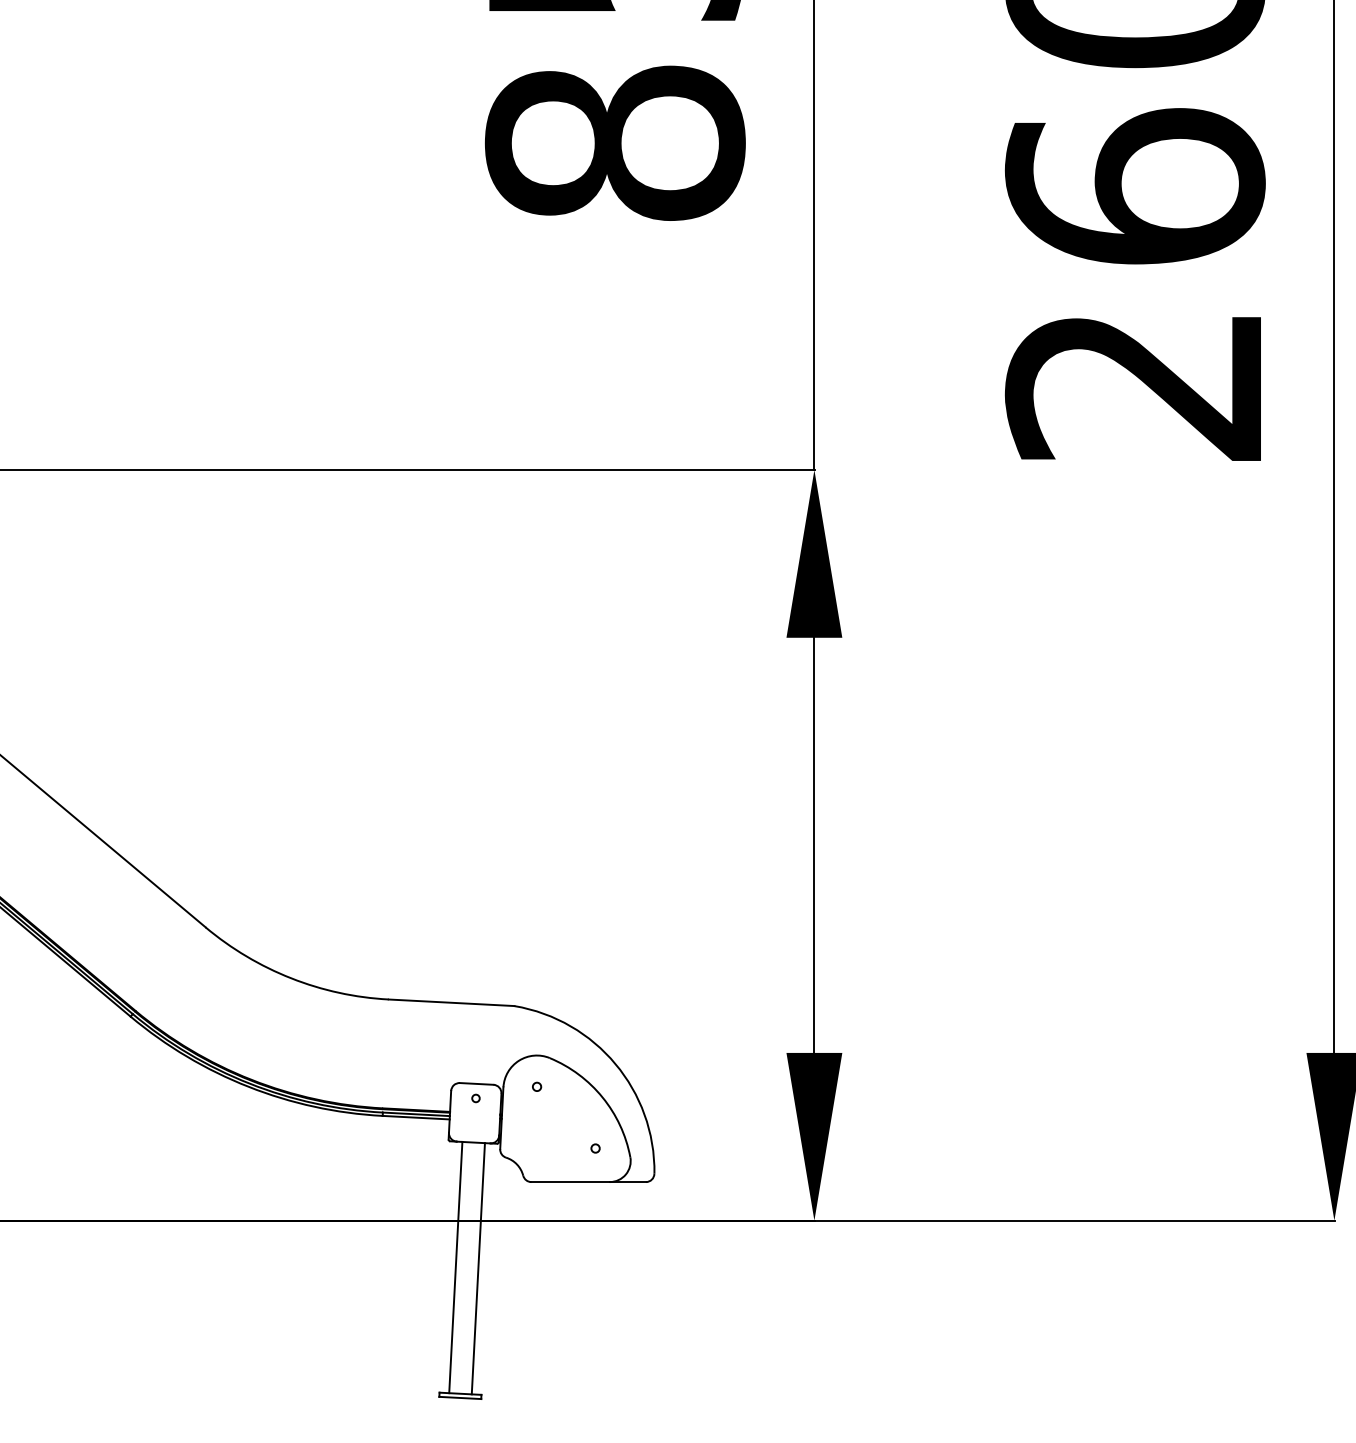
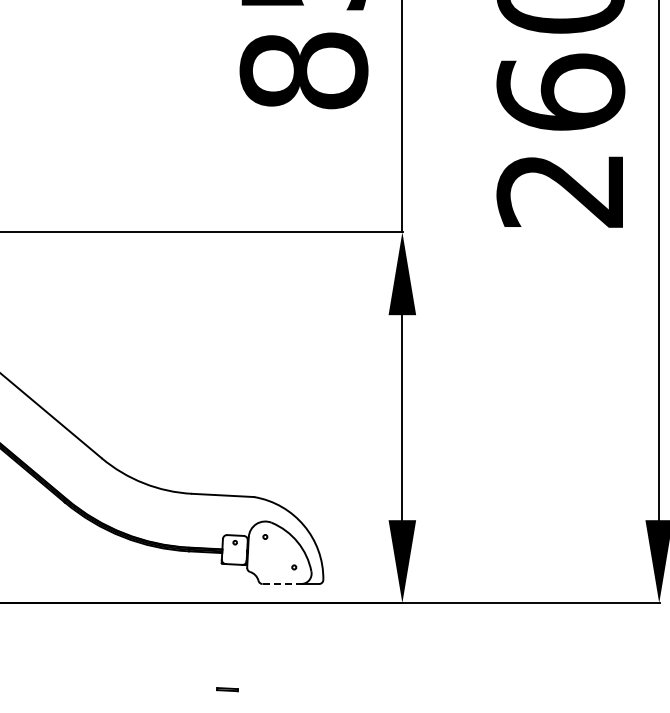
line: (571, 1183) -> (282, 584), solid -> dashed
line: (454, 1268) -> (224, 626), removed
line: (478, 1268) -> (236, 626), removed

